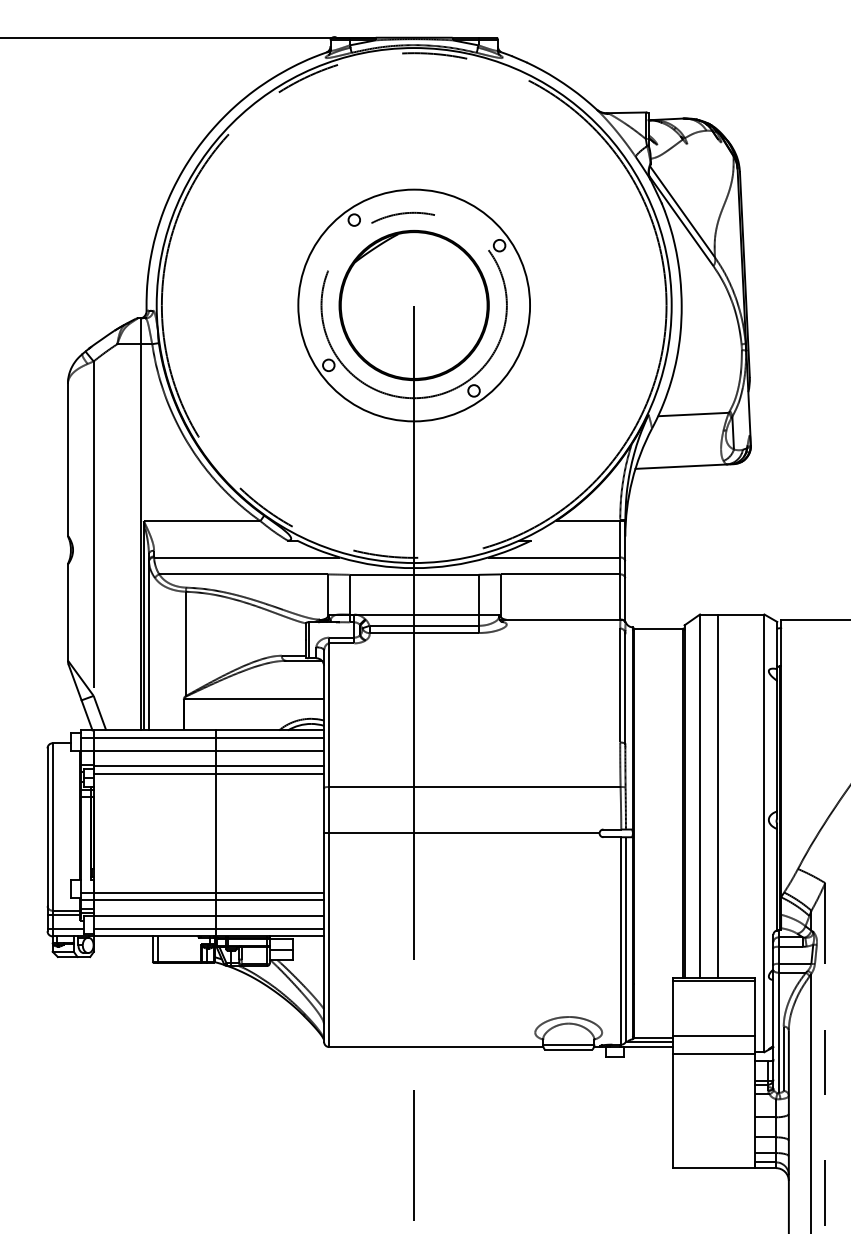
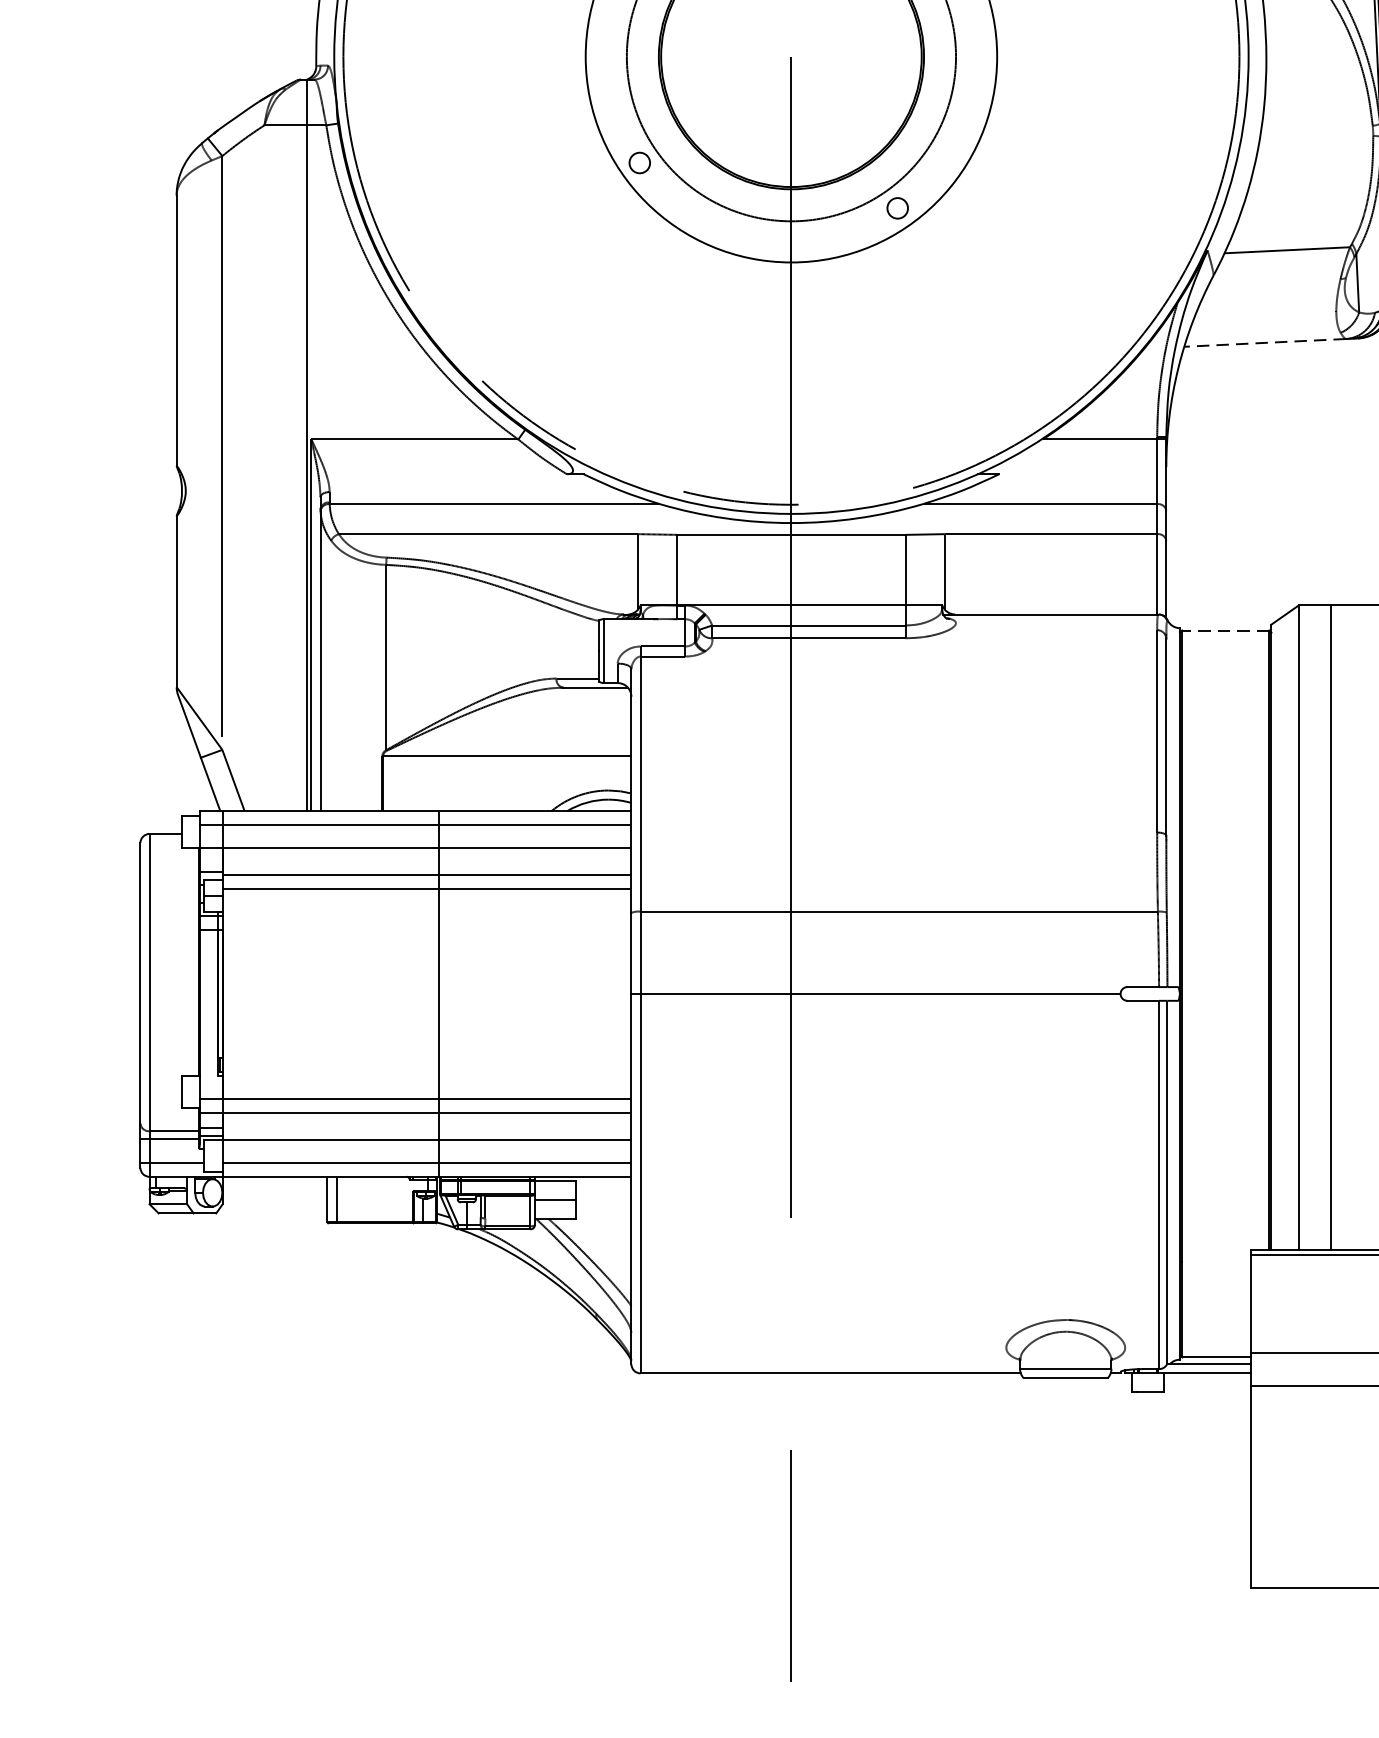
line: (680, 466) -> (1264, 342), solid -> dashed
line: (658, 628) -> (1225, 630), solid -> dashed

